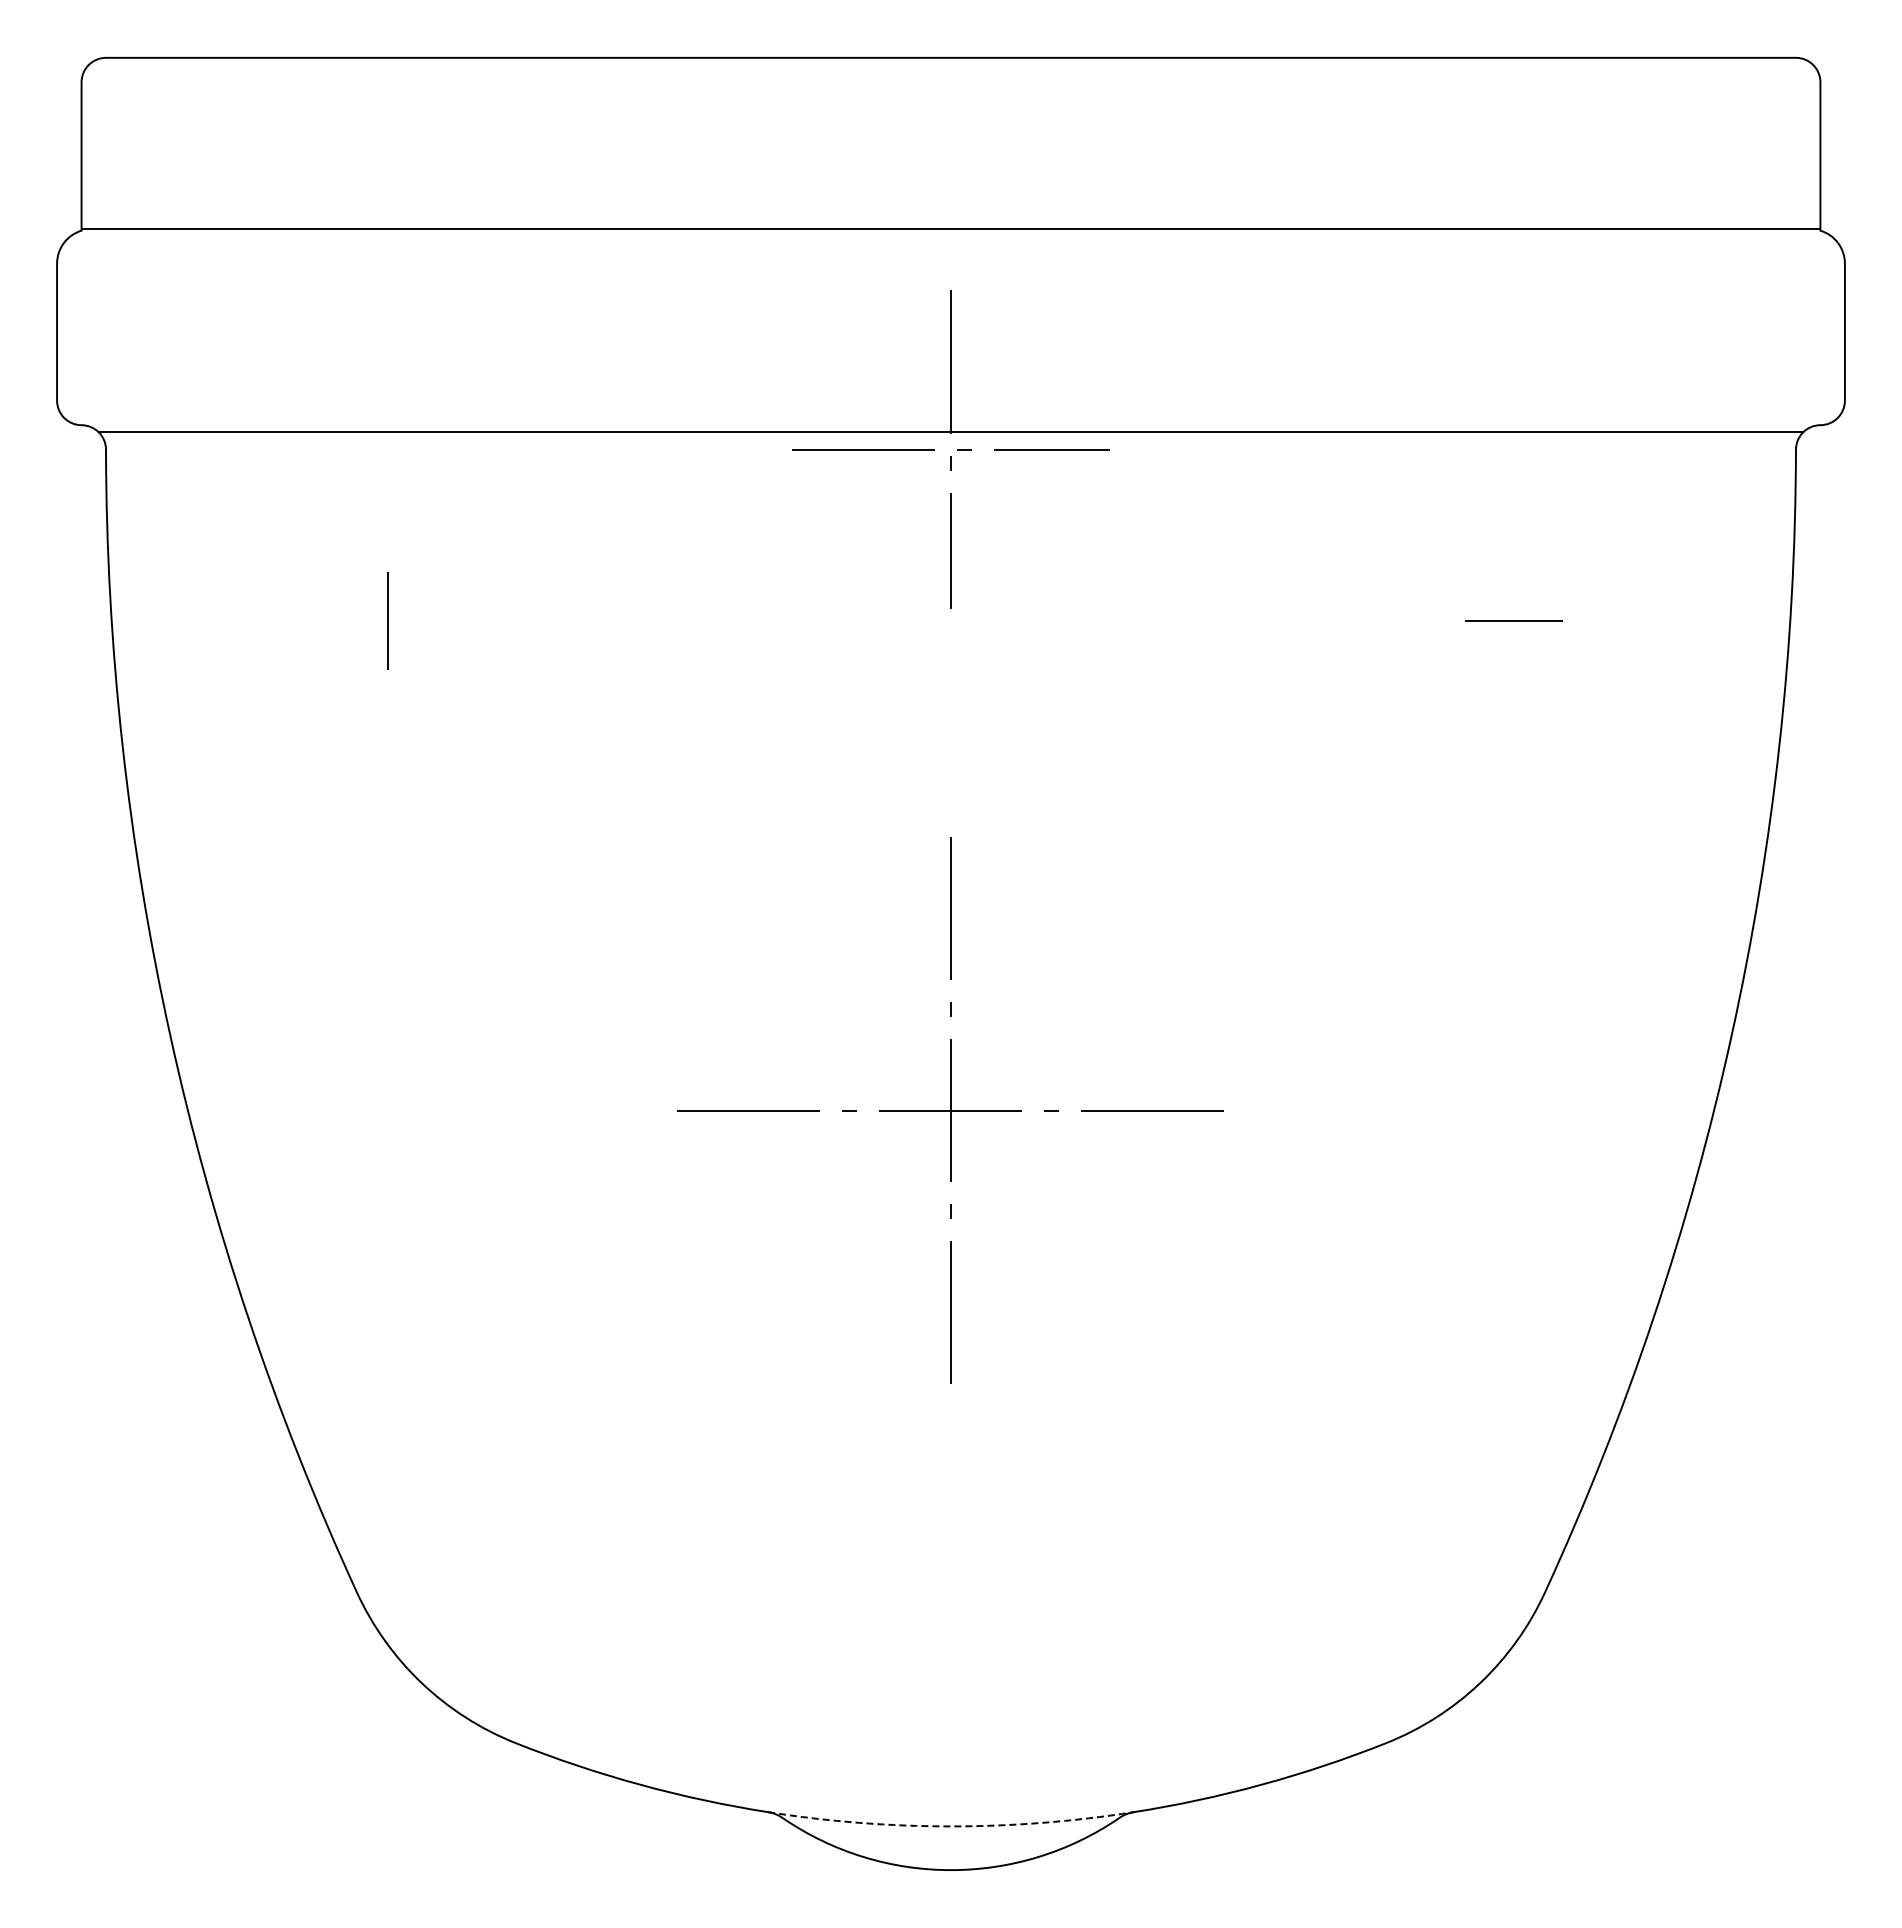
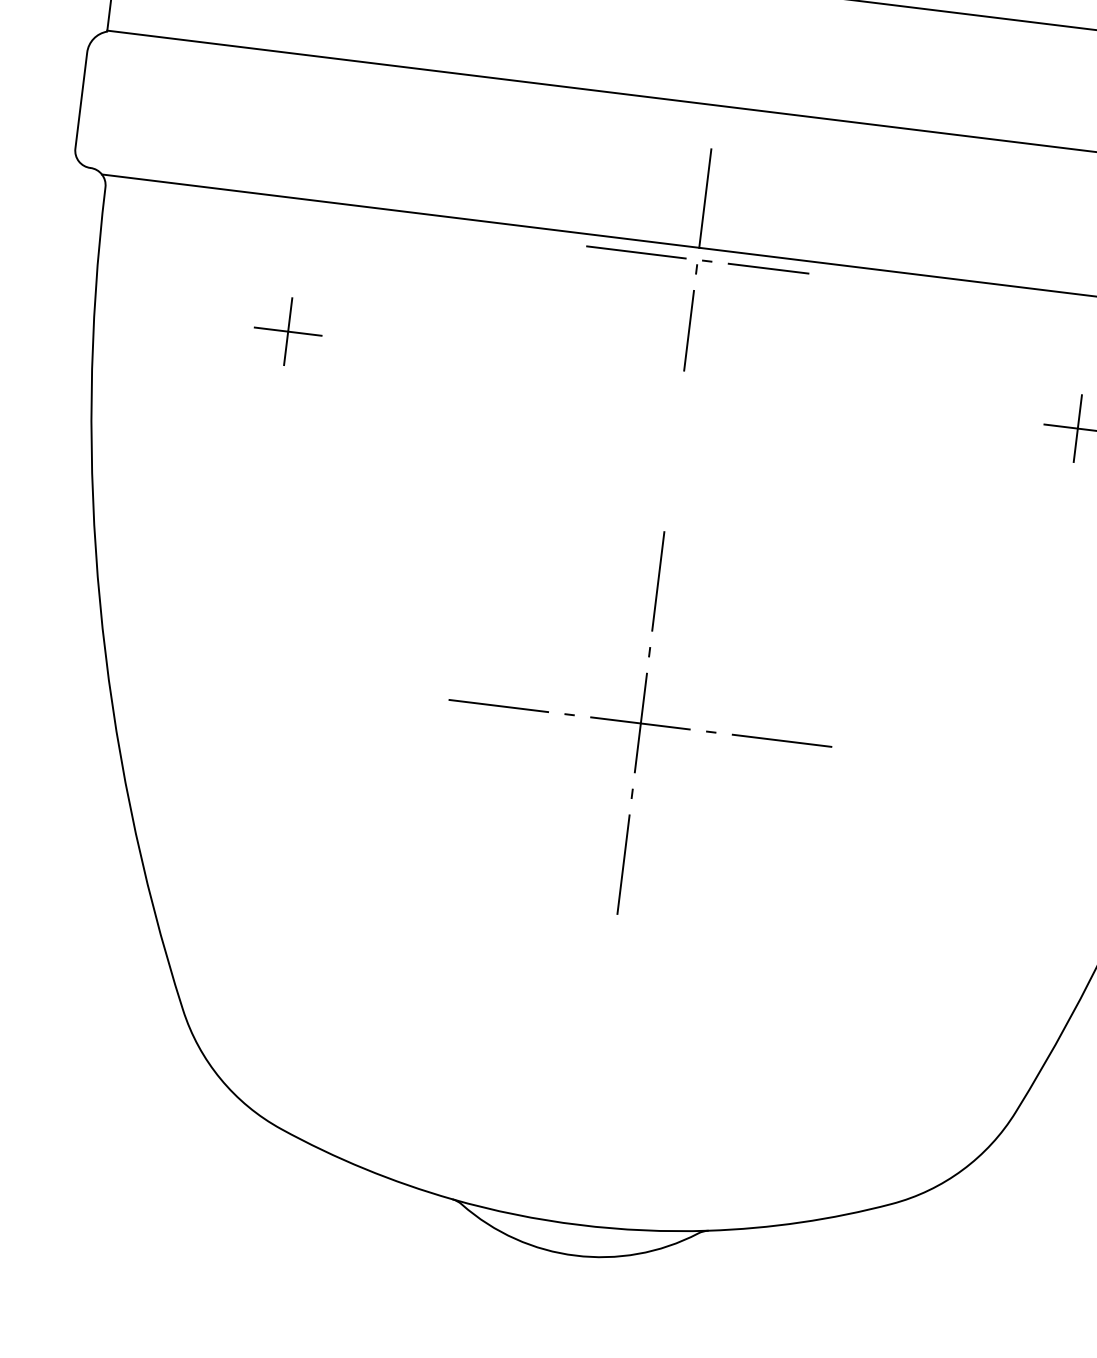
line: (387, 621) -> (288, 331), added
line: (1514, 621) -> (1077, 428), added
arc: (950, 1826) -> (578, 1224), dashed -> solid

